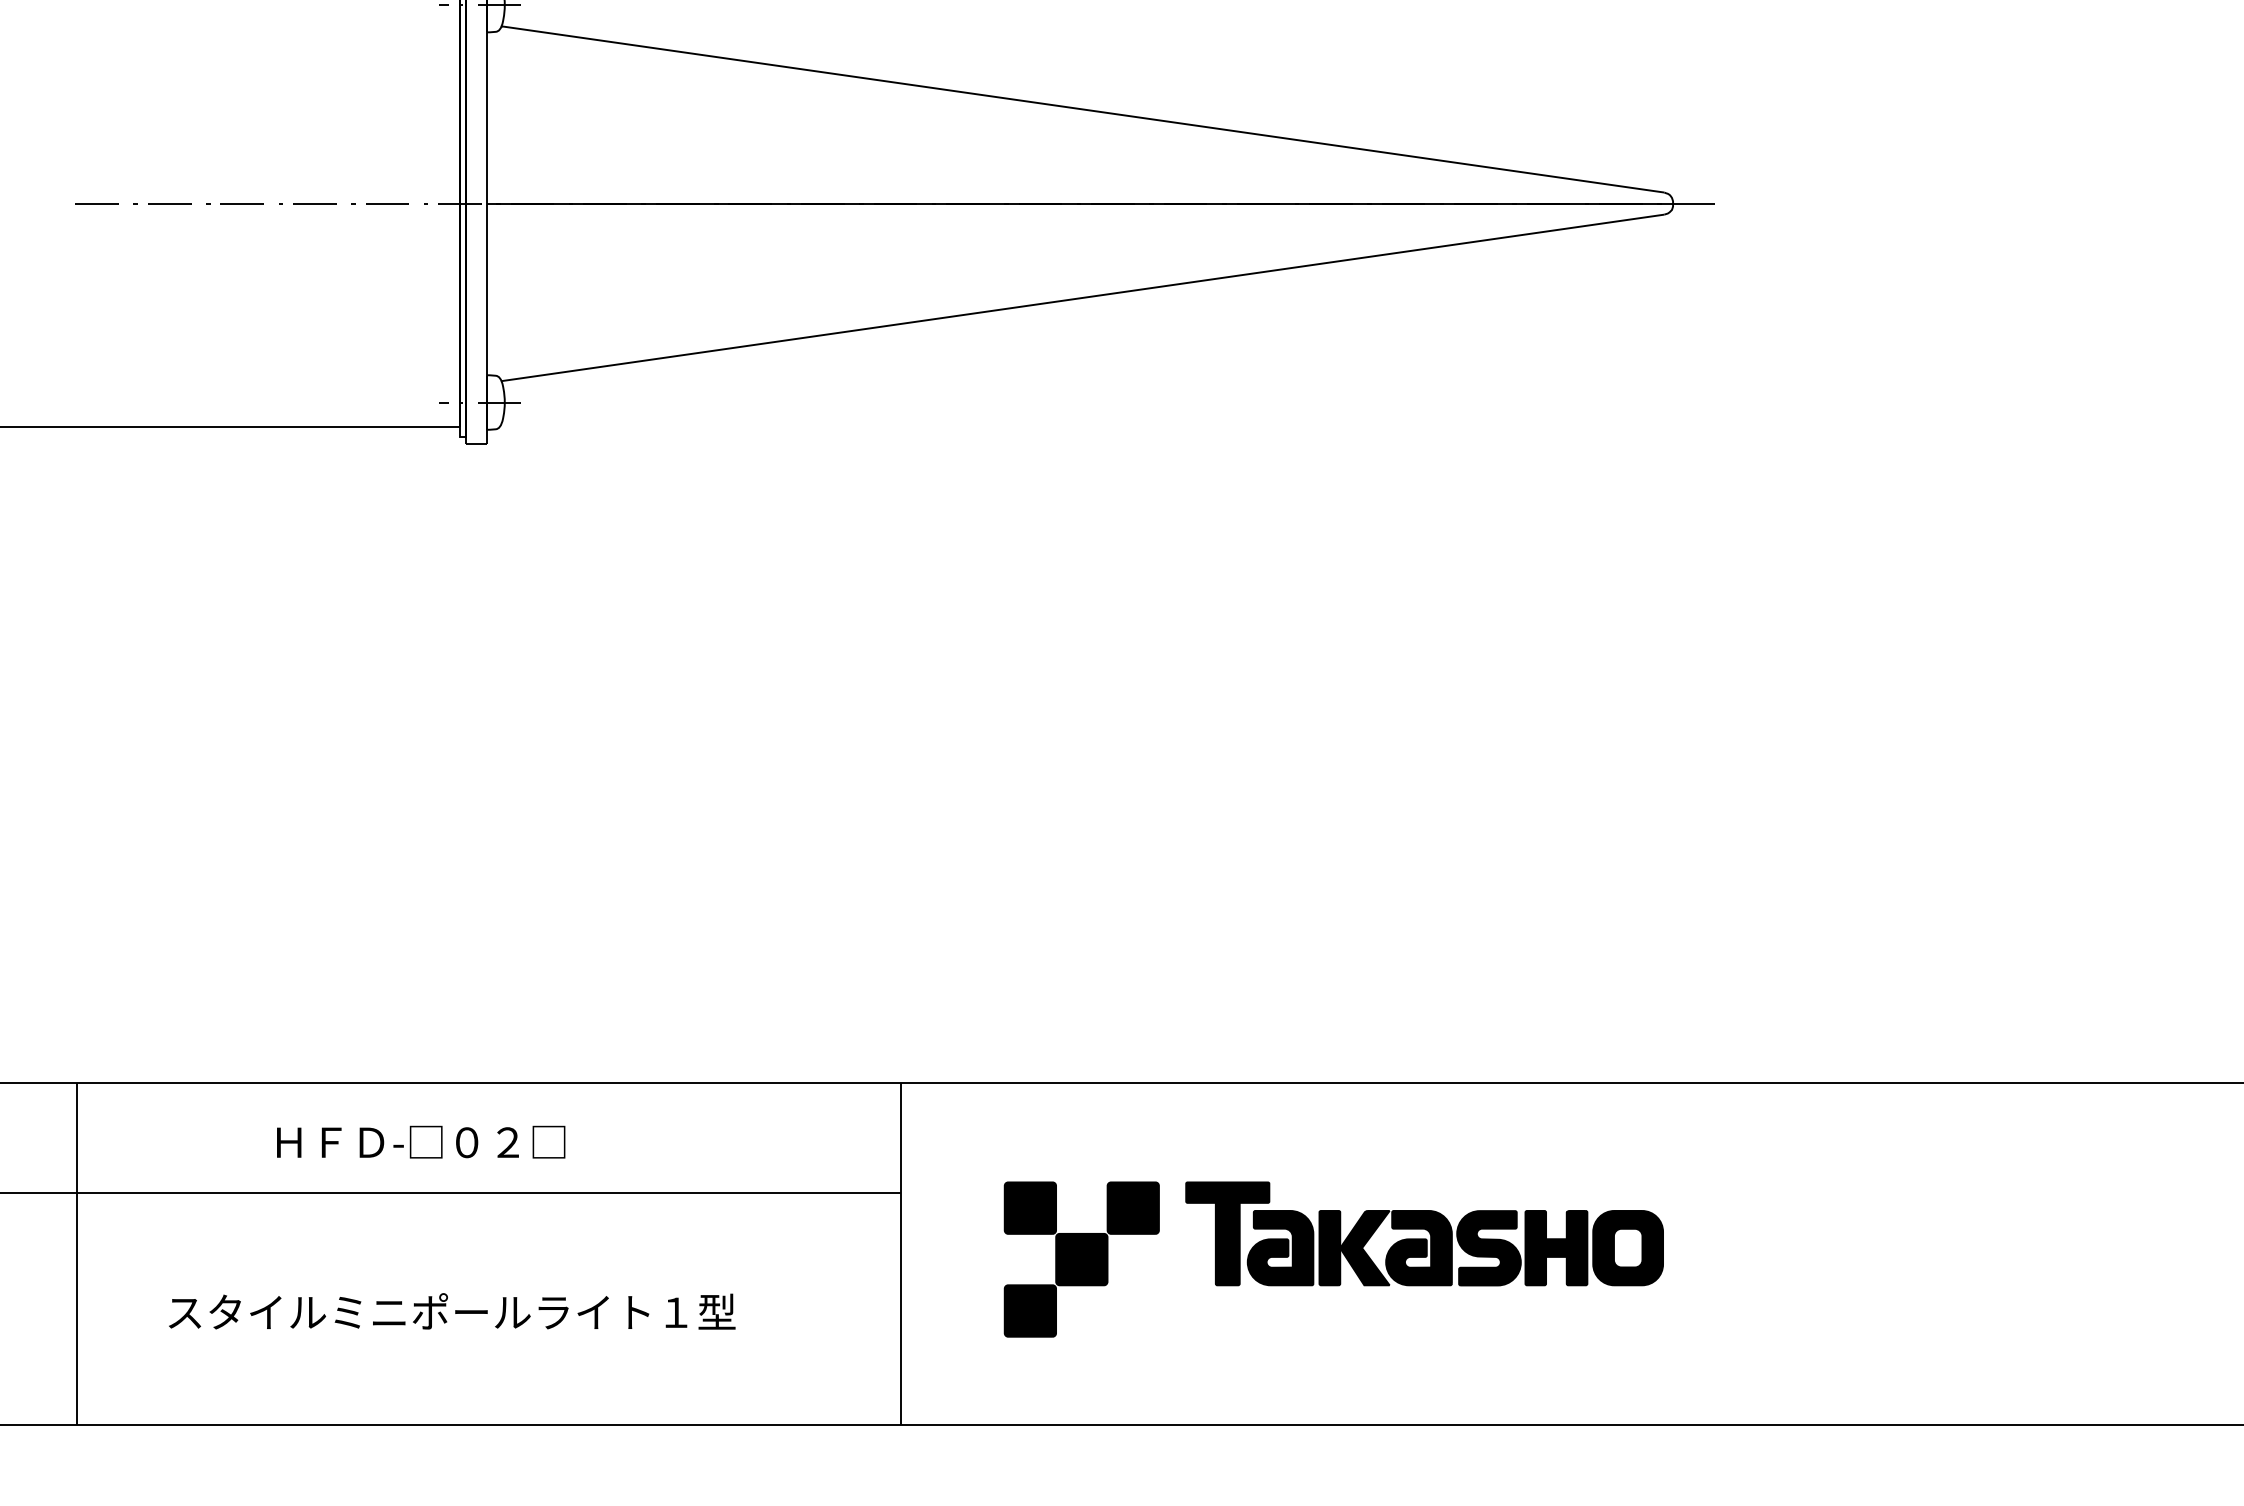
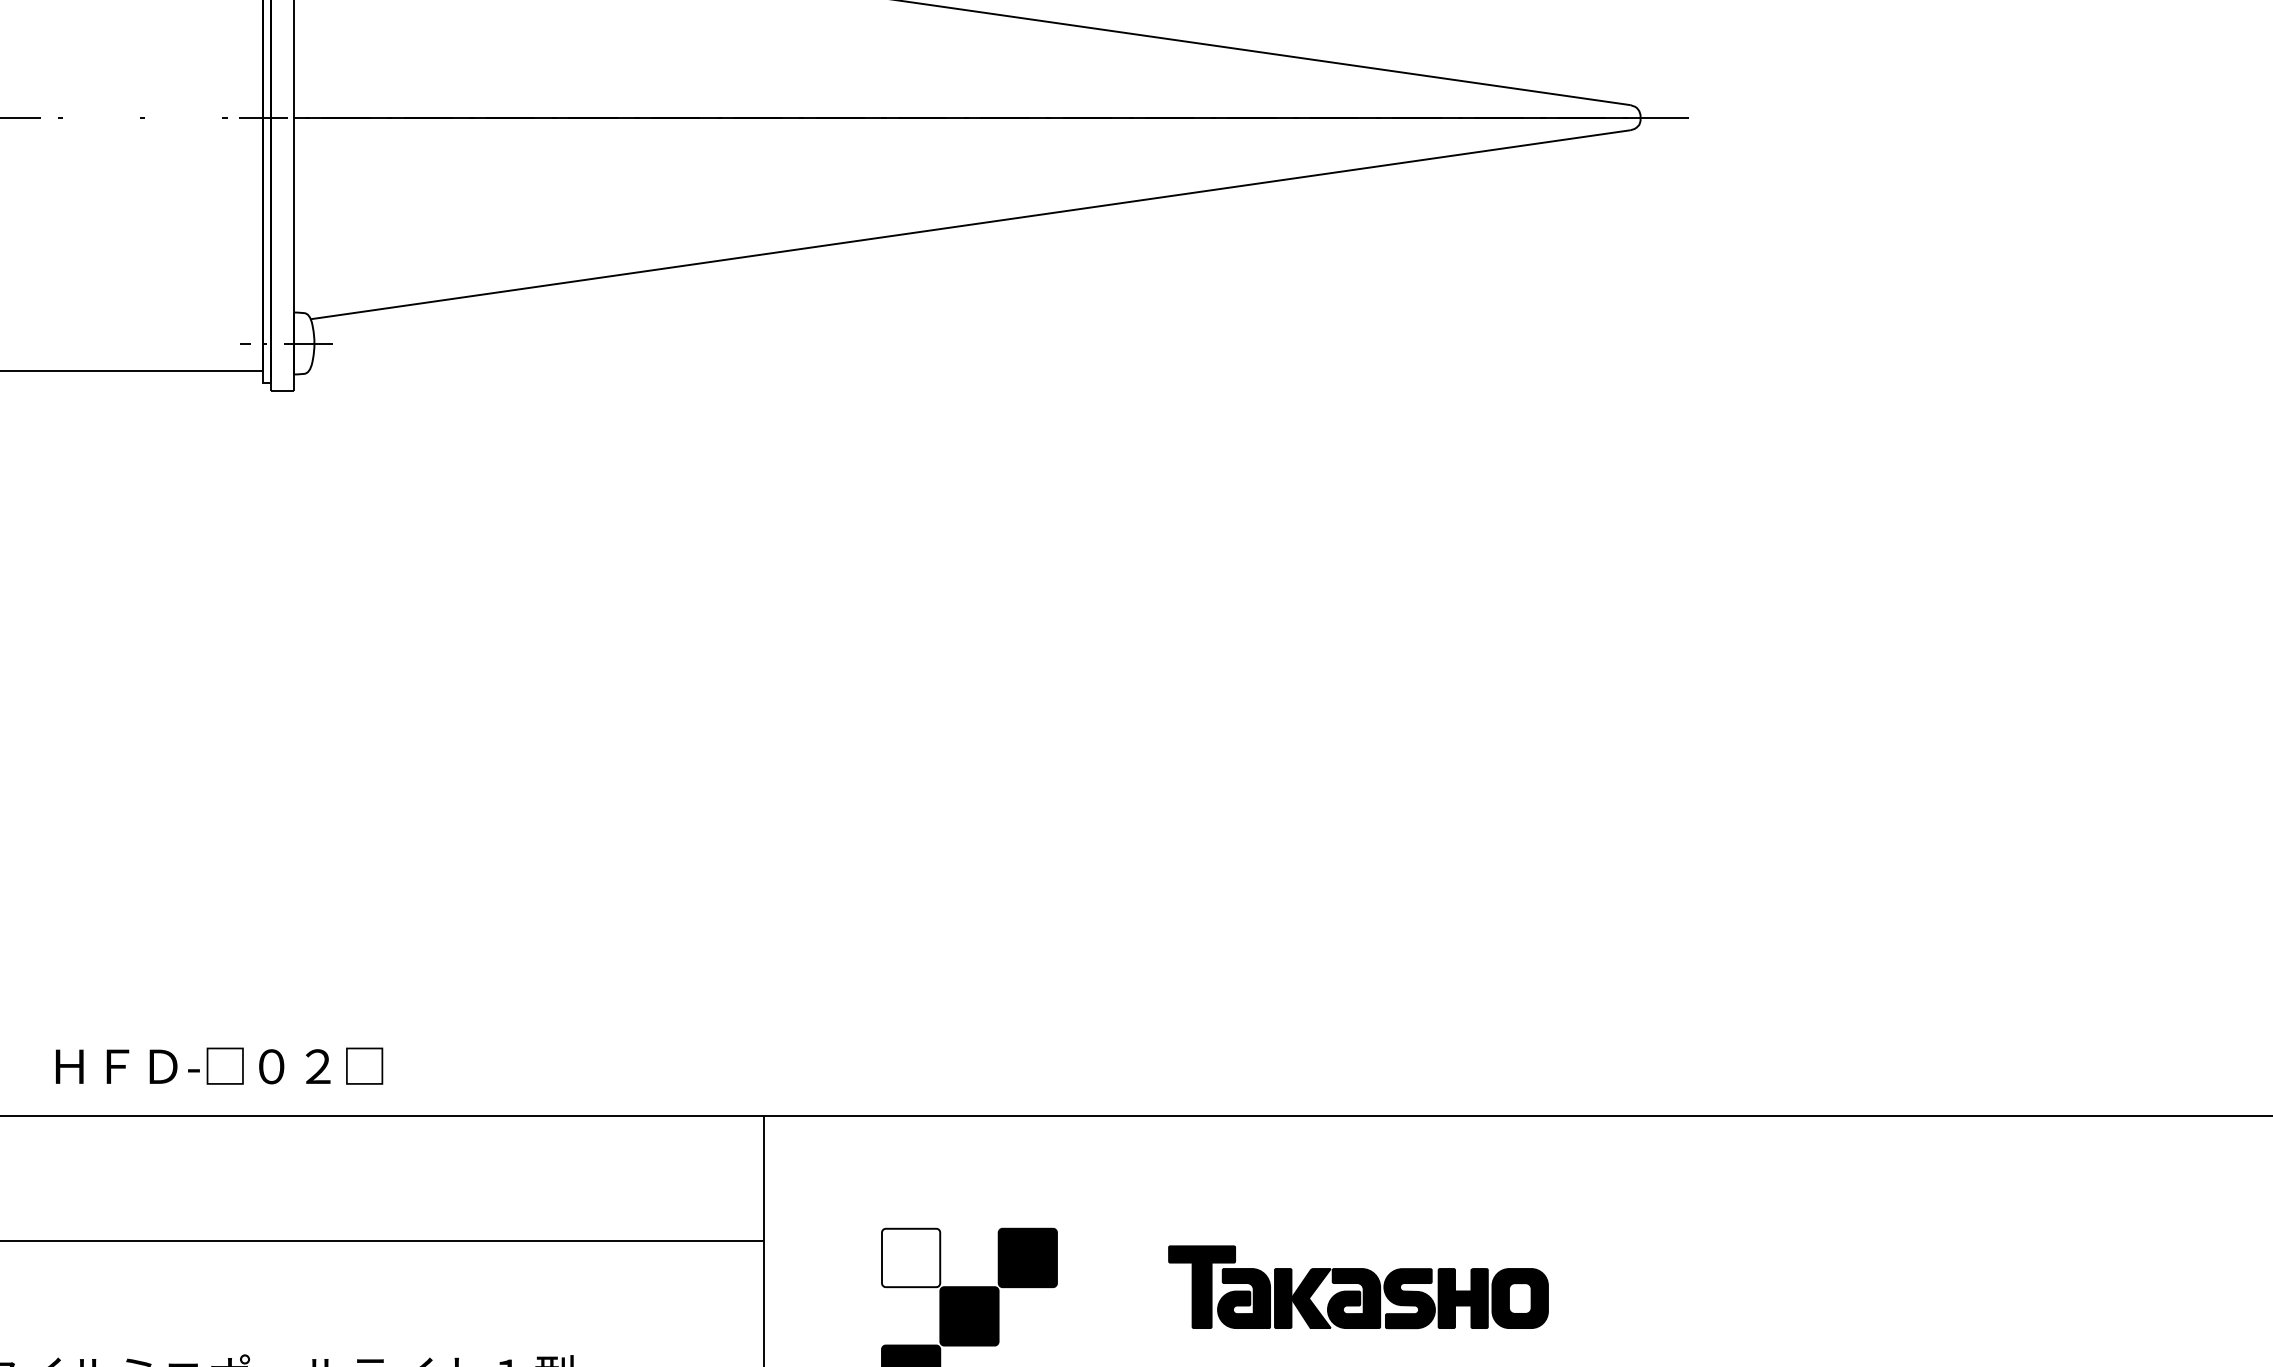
line: (314, 203) -> (98, 117), removed
line: (387, 203) -> (181, 117), removed
text: (421, 1141) -> (219, 1065), moved
fill: (1030, 1207) -> (911, 1257), removed
part: (1424, 1233) -> (1358, 1286), size x0.7

